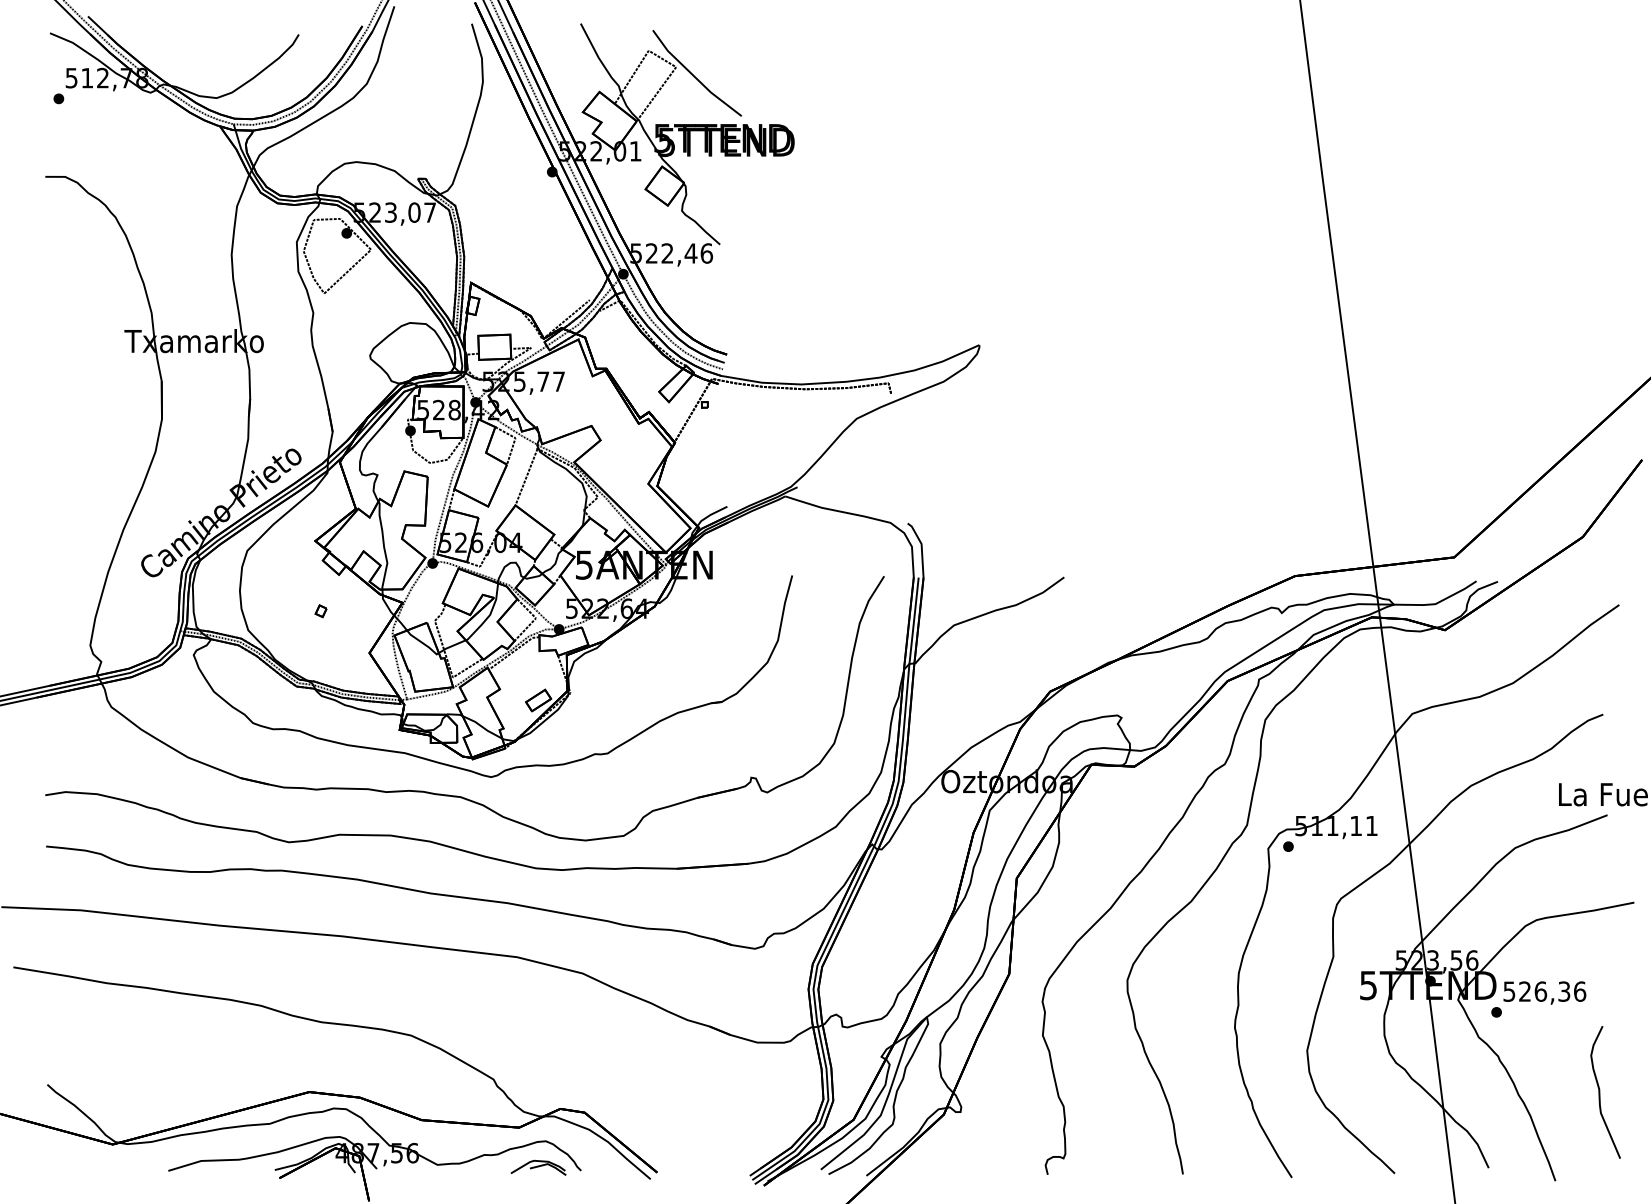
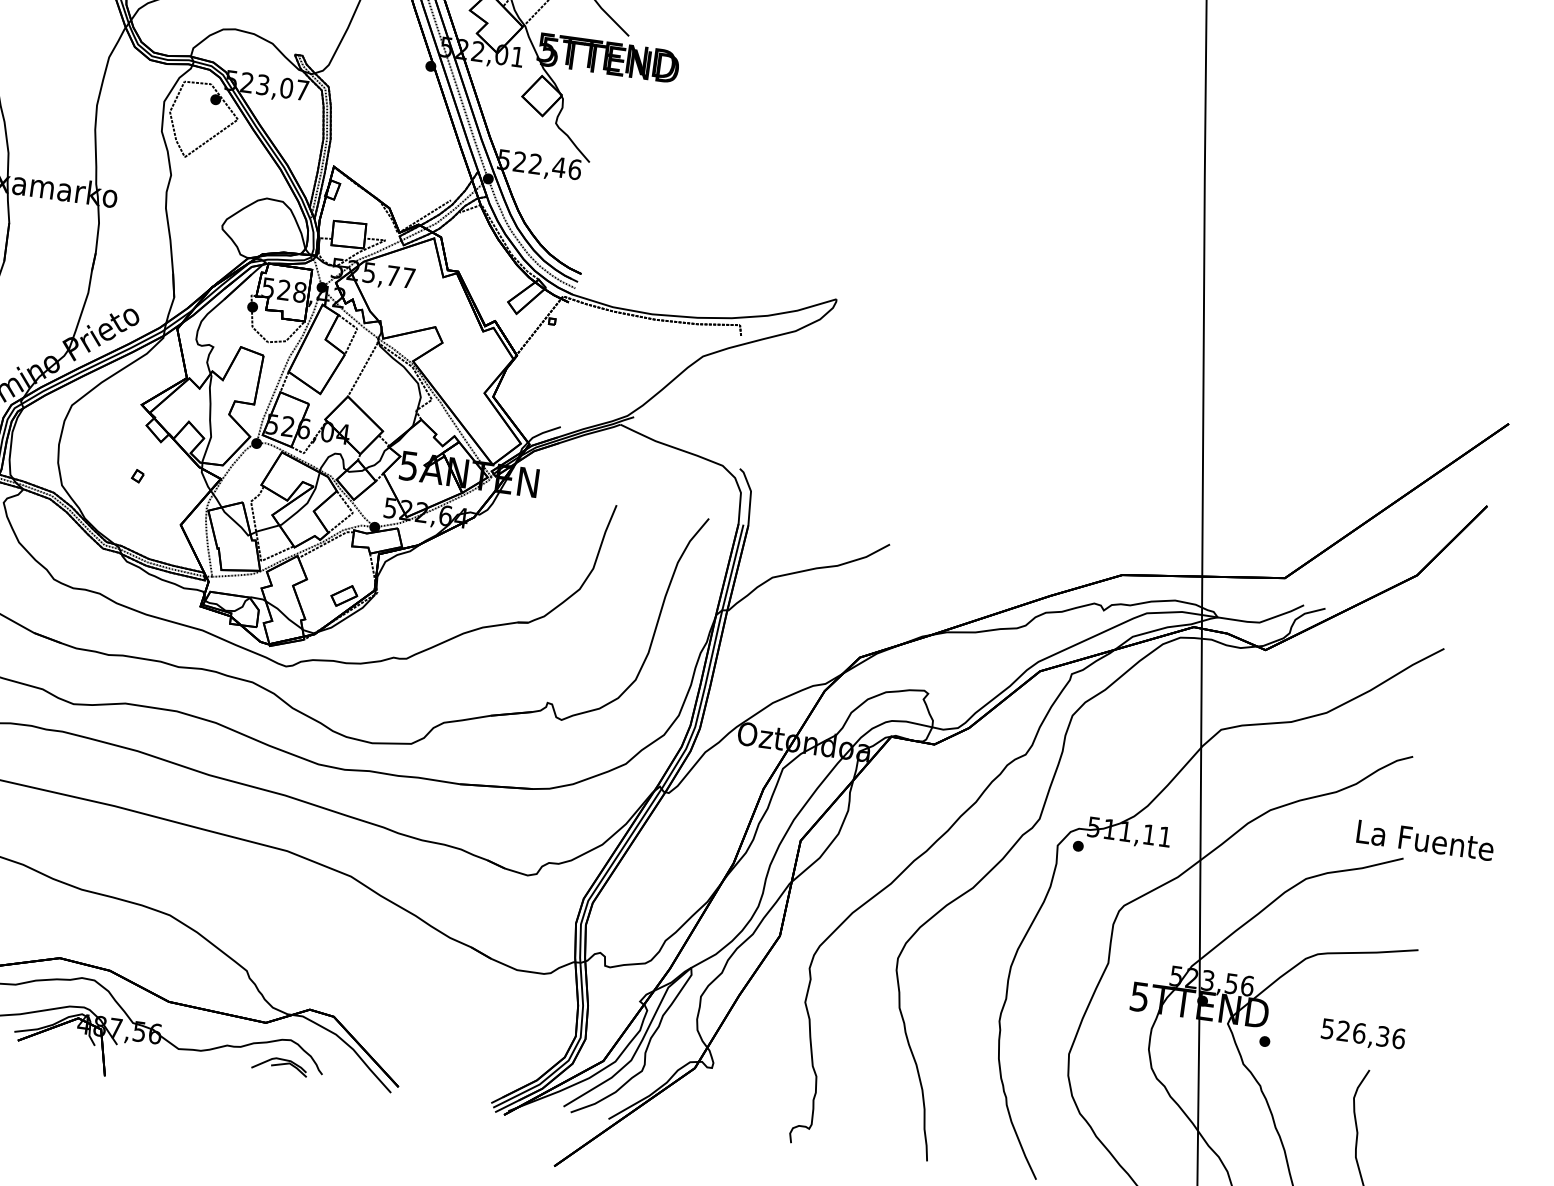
text: (1544, 992) -> (1362, 1034), moved

